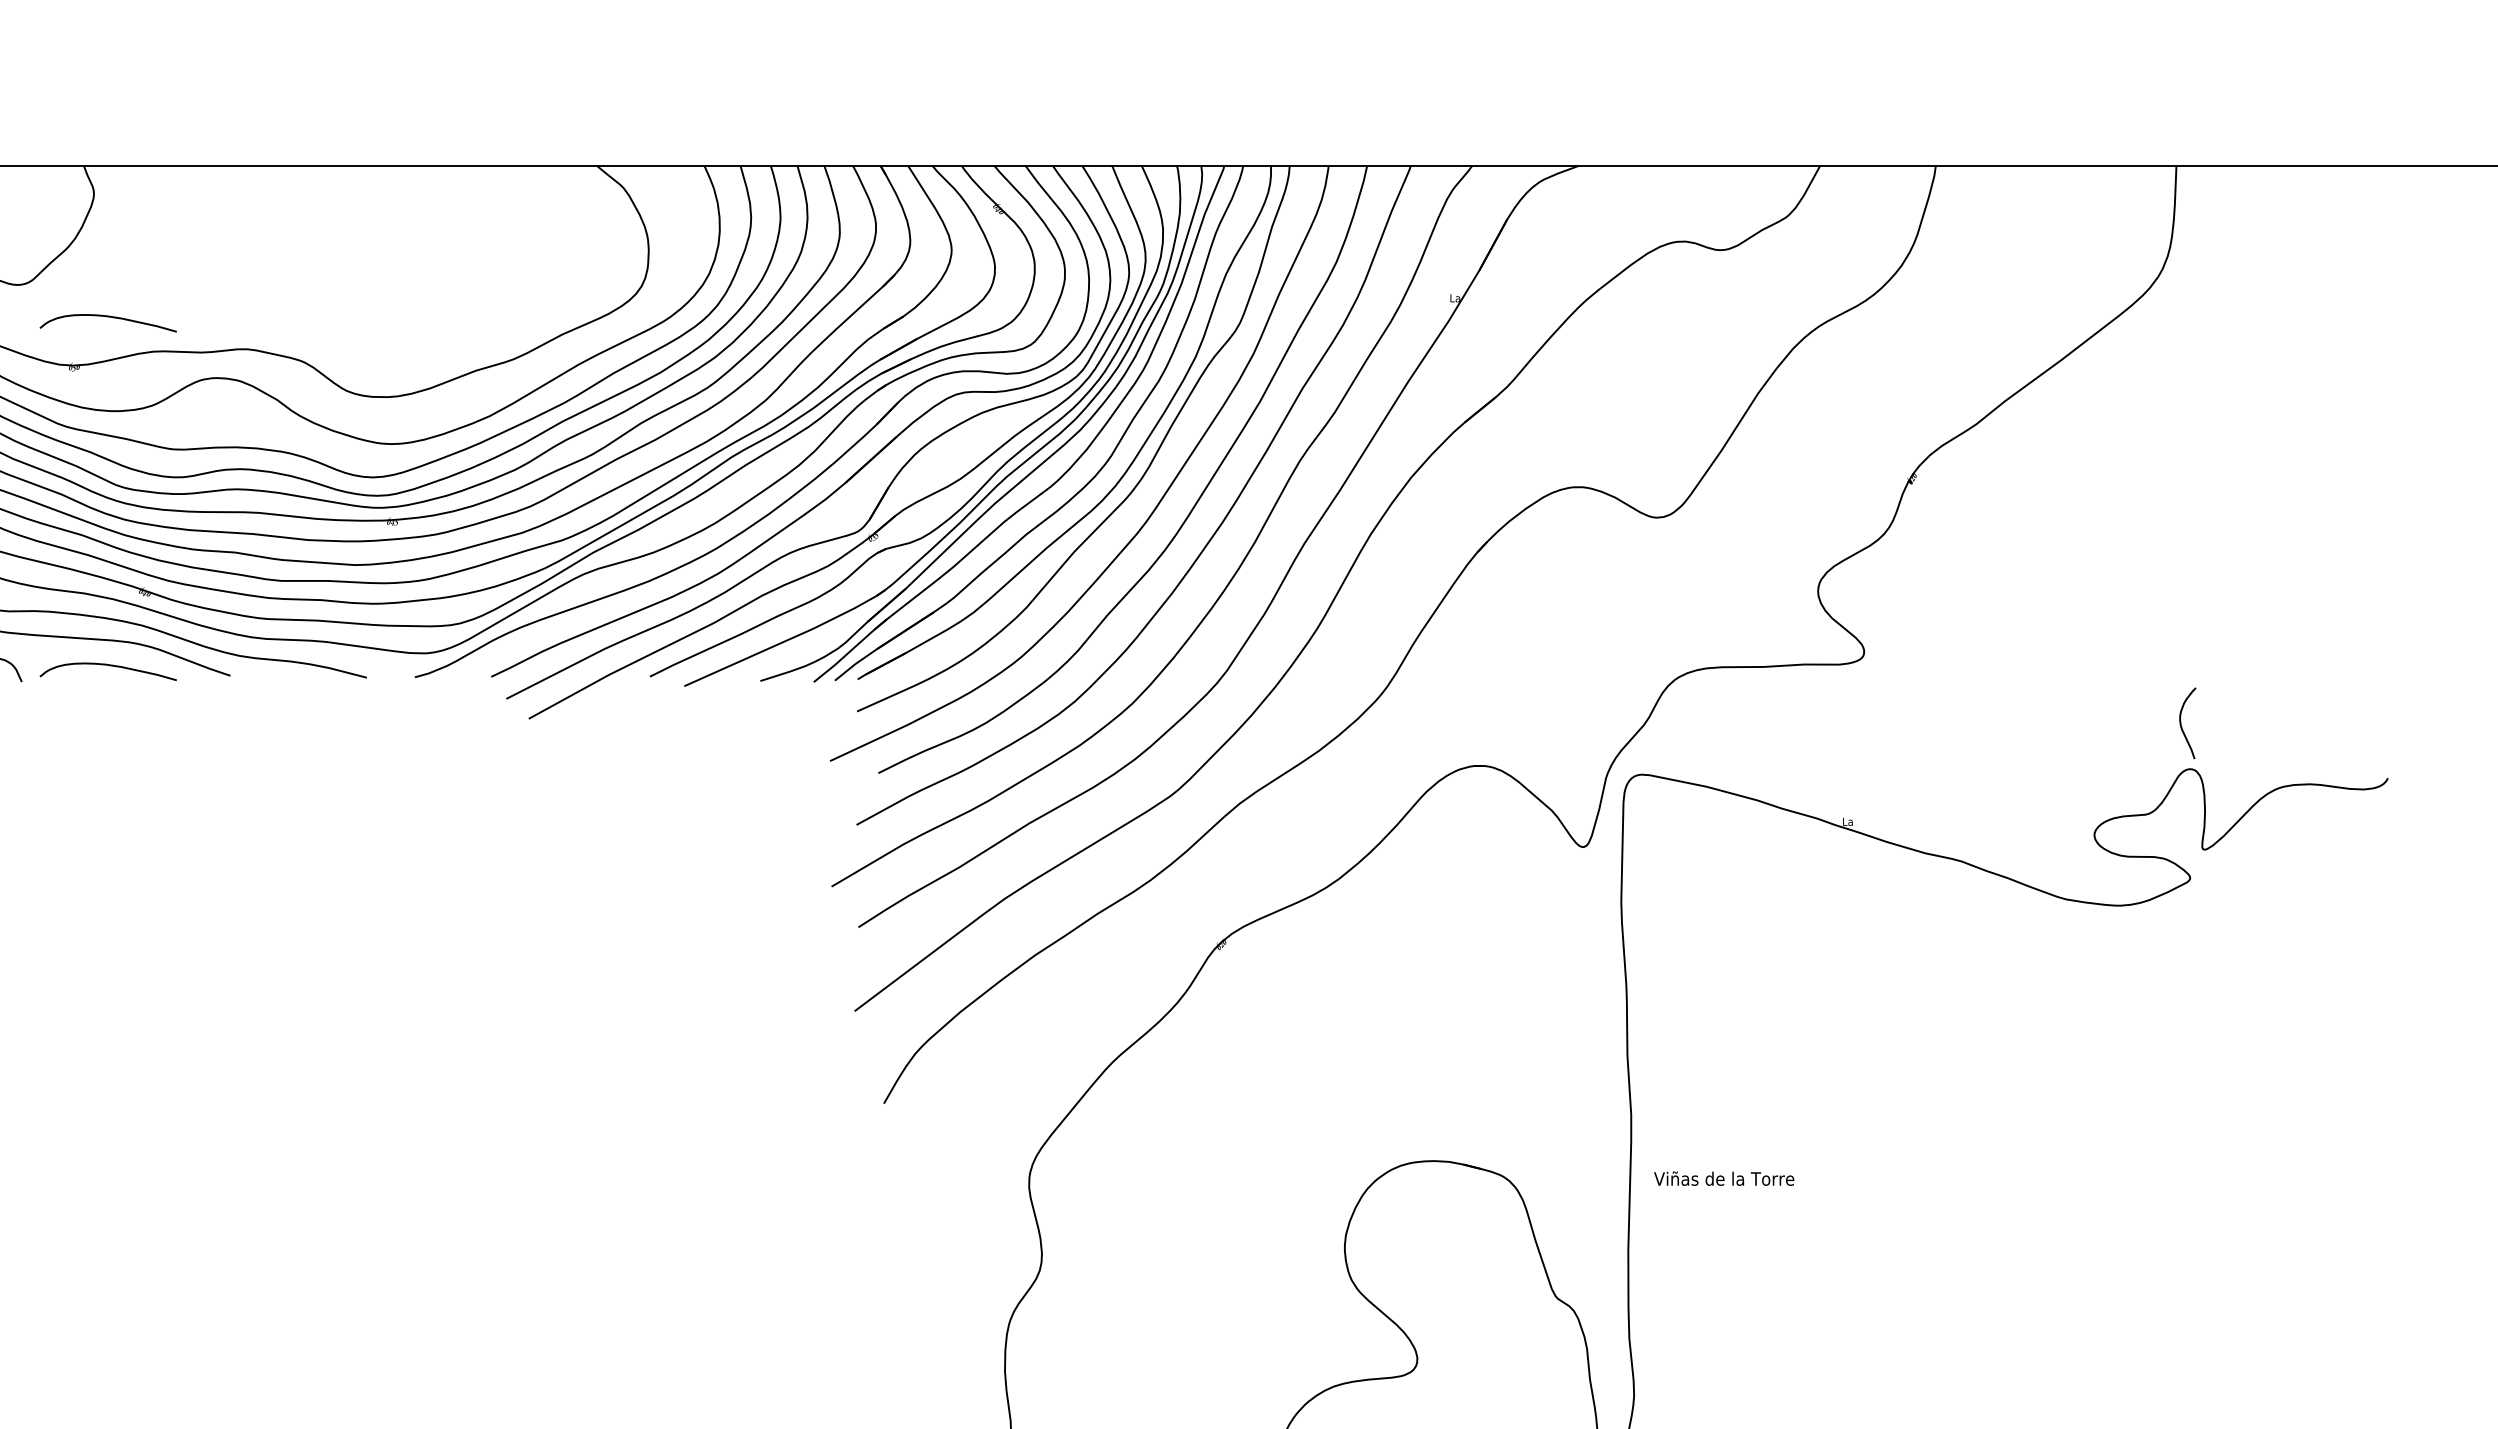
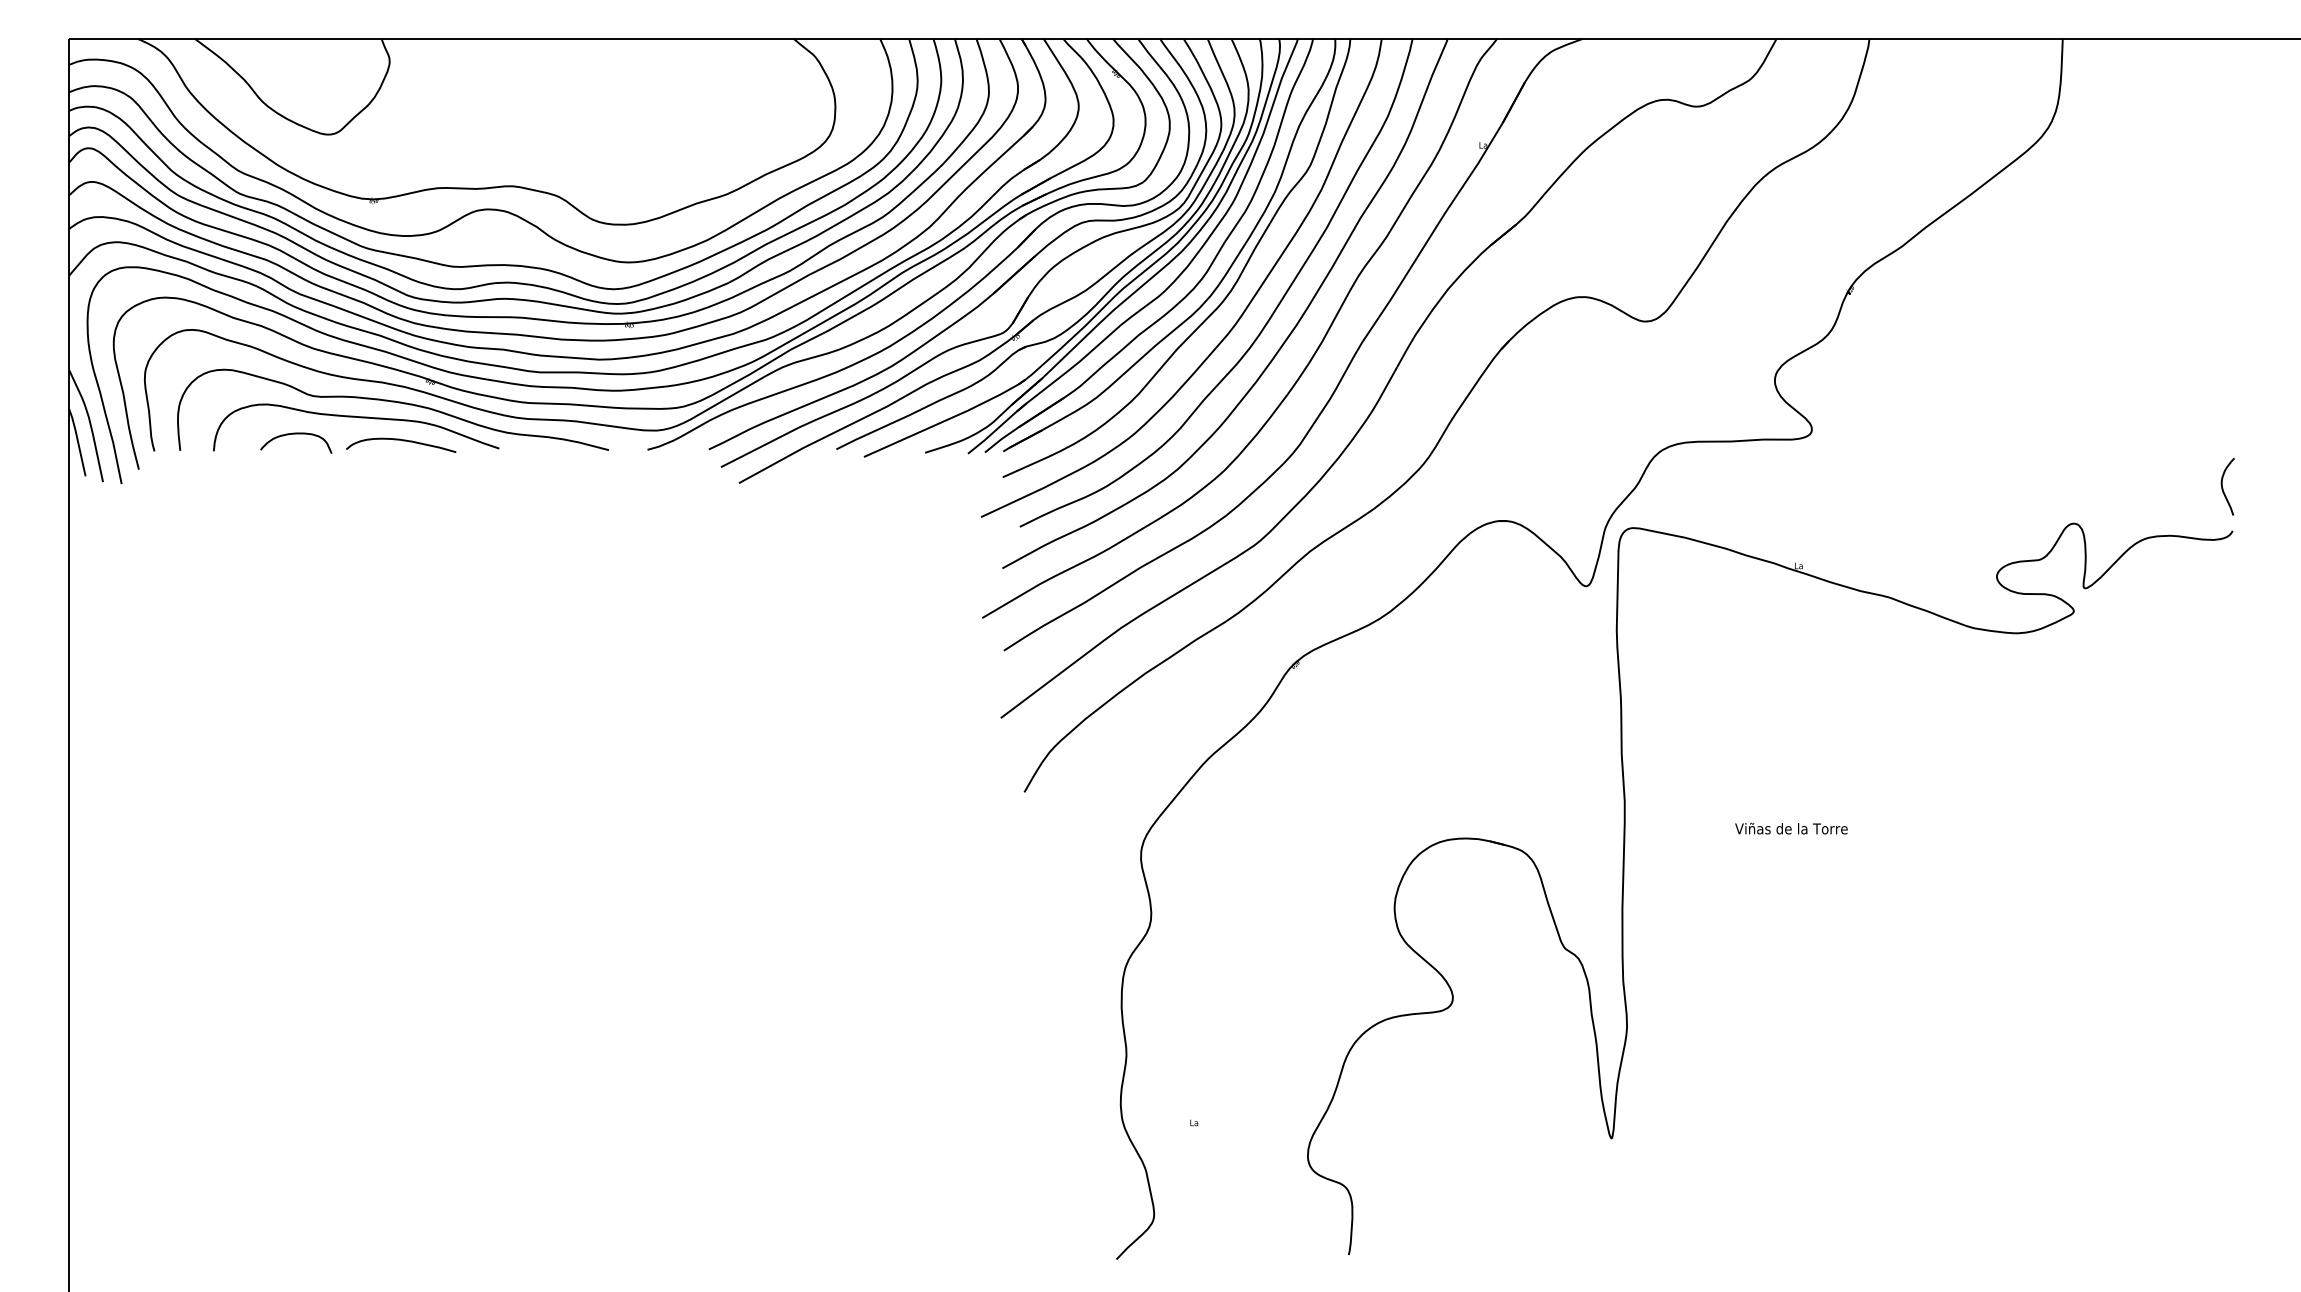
curve: (111, 318) -> (403, 161), removed
curve: (2182, 725) -> (2223, 488), moved
text: (1724, 1178) -> (1791, 828), moved

